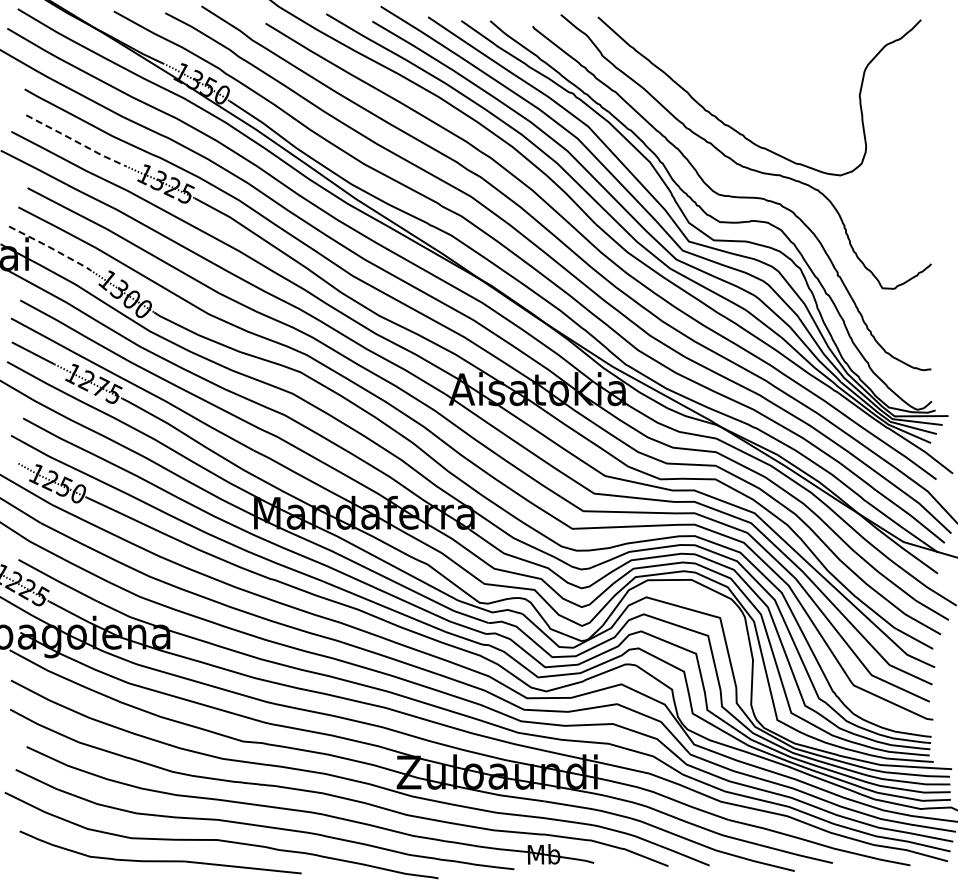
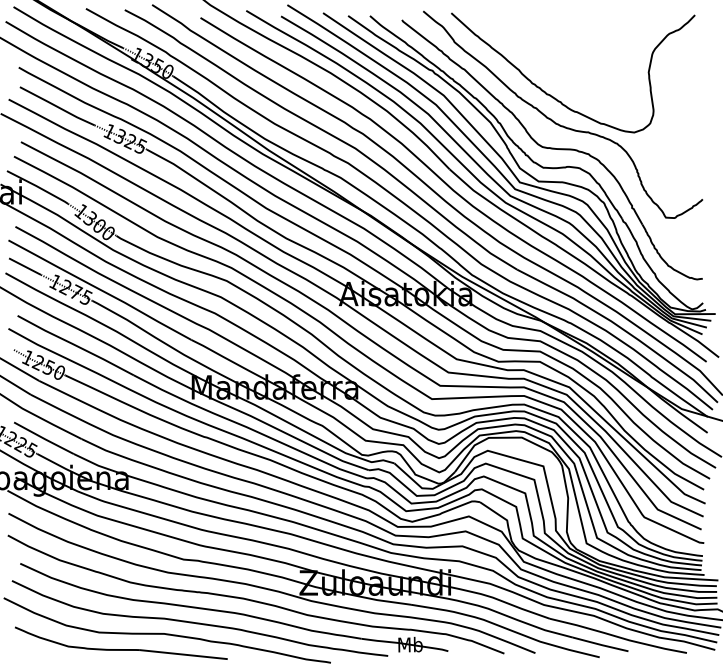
line: (75, 141) -> (57, 106), dashed -> solid
line: (50, 247) -> (38, 186), dashed -> solid

